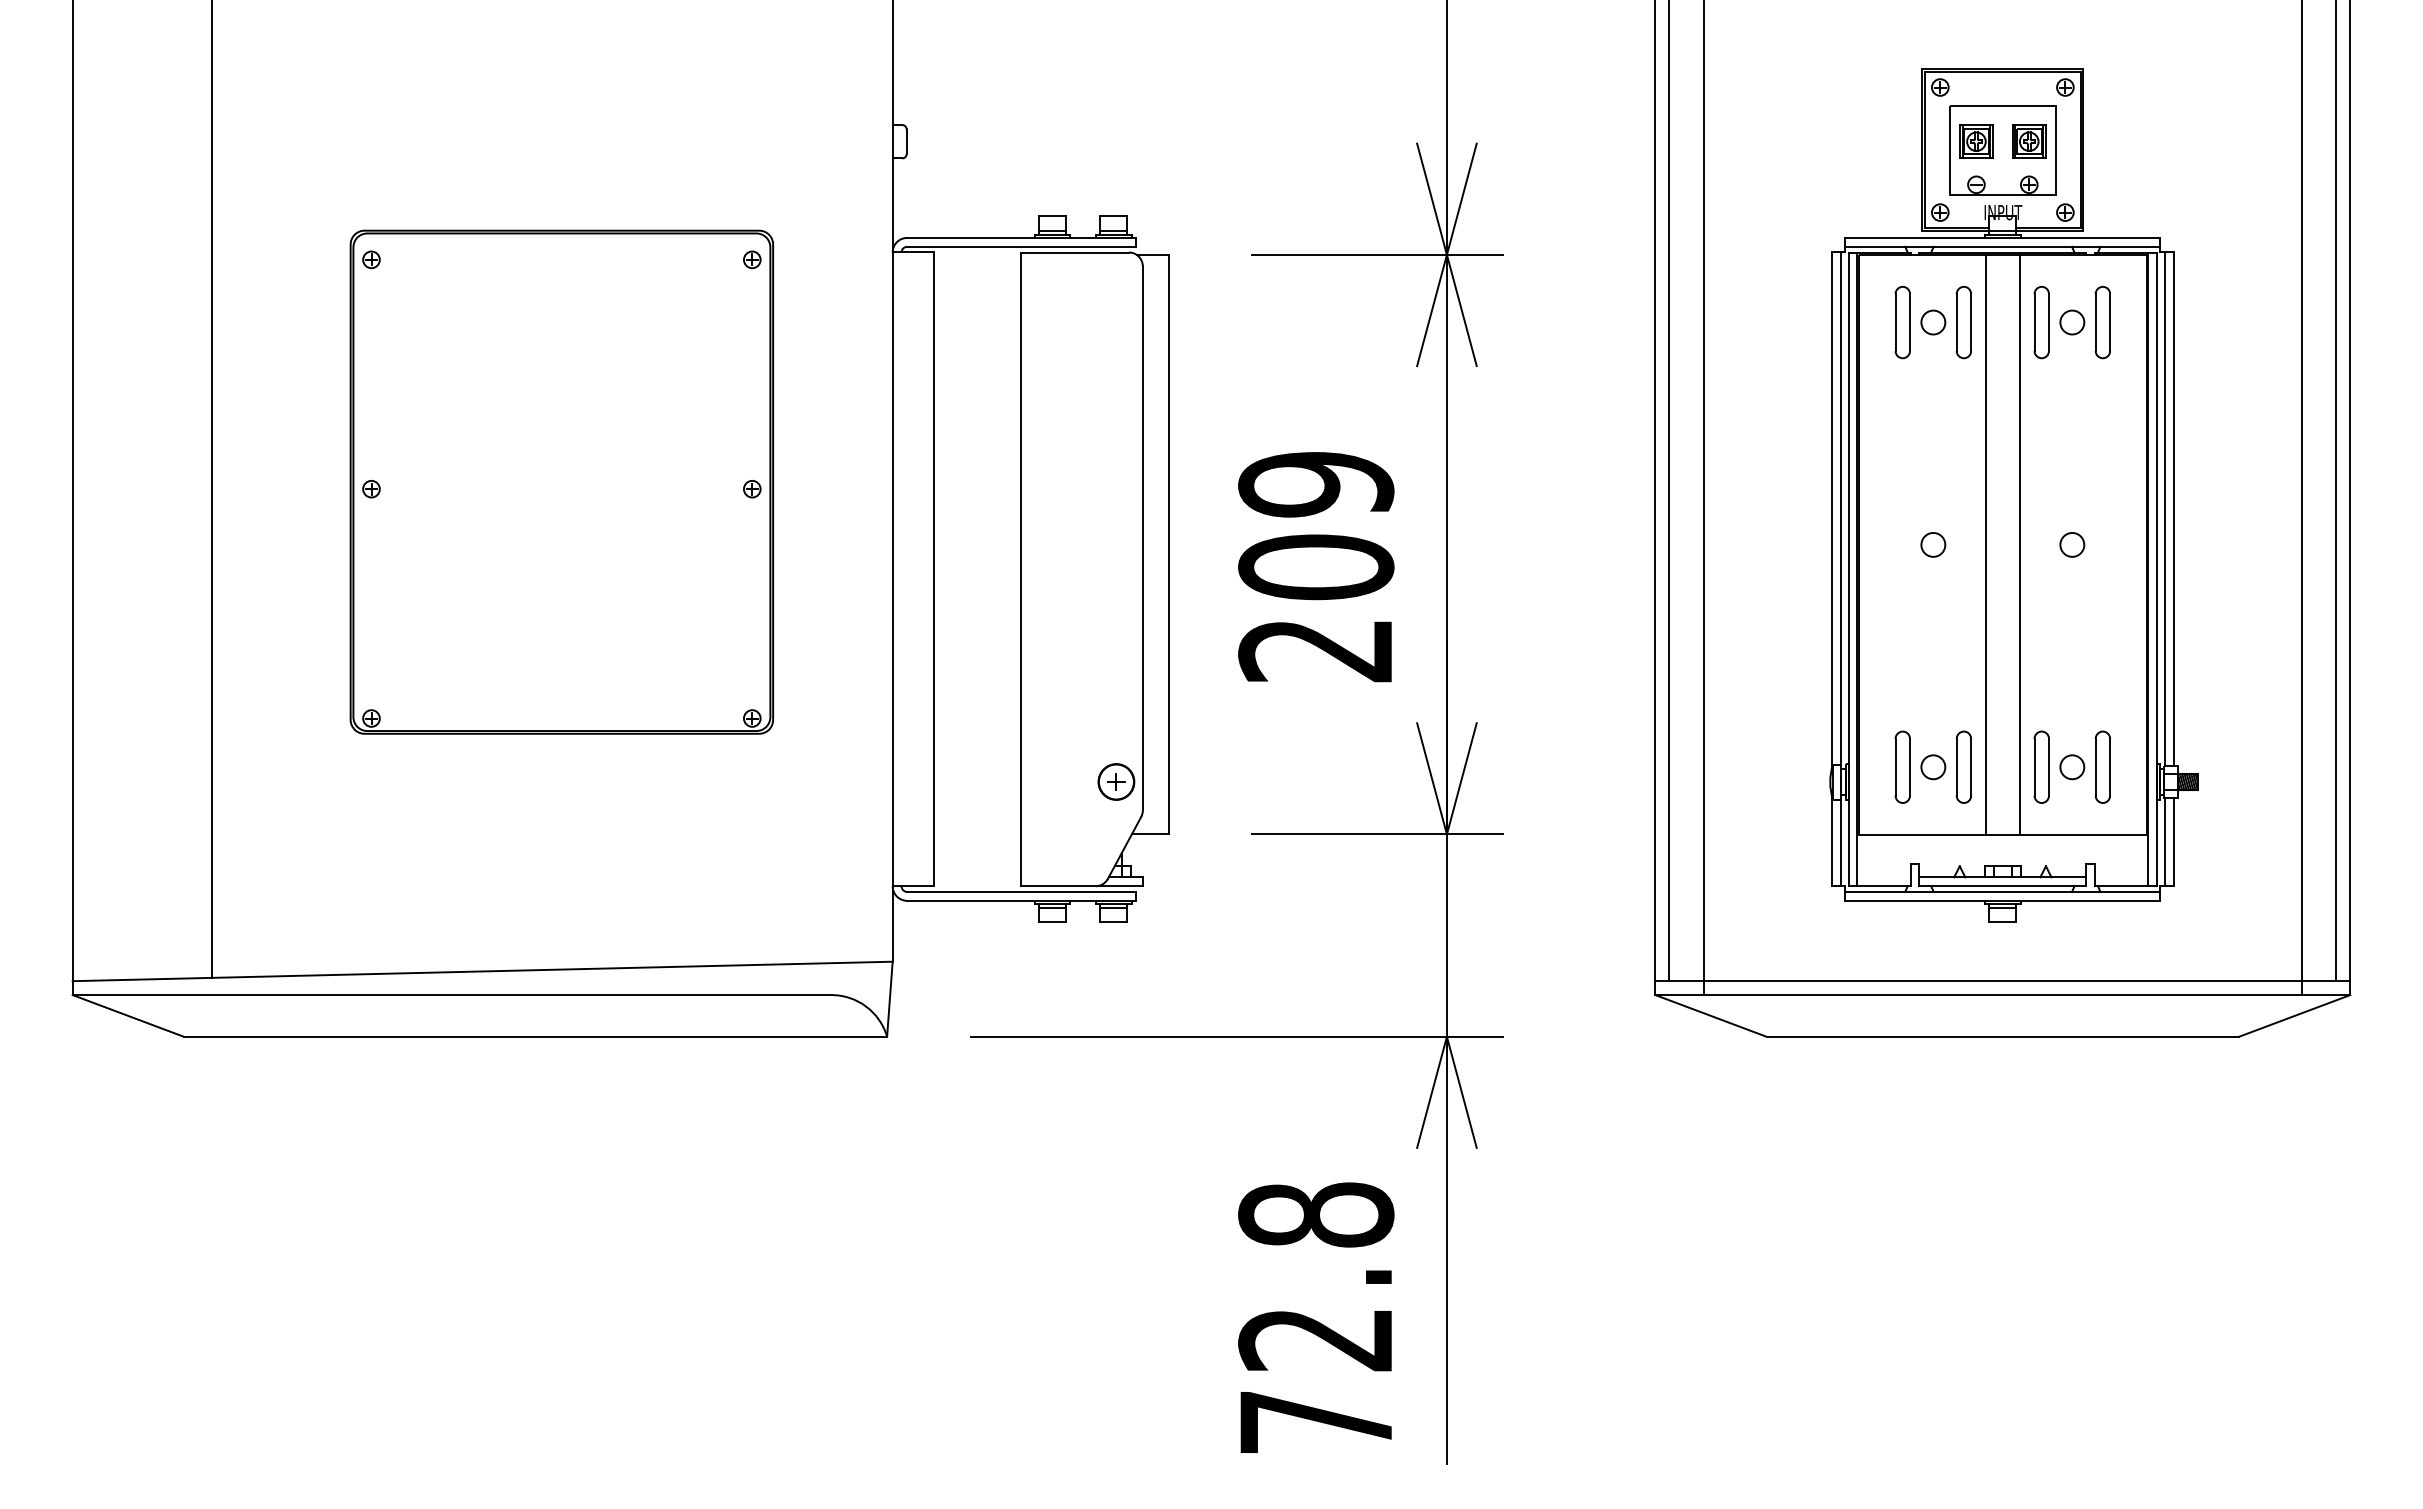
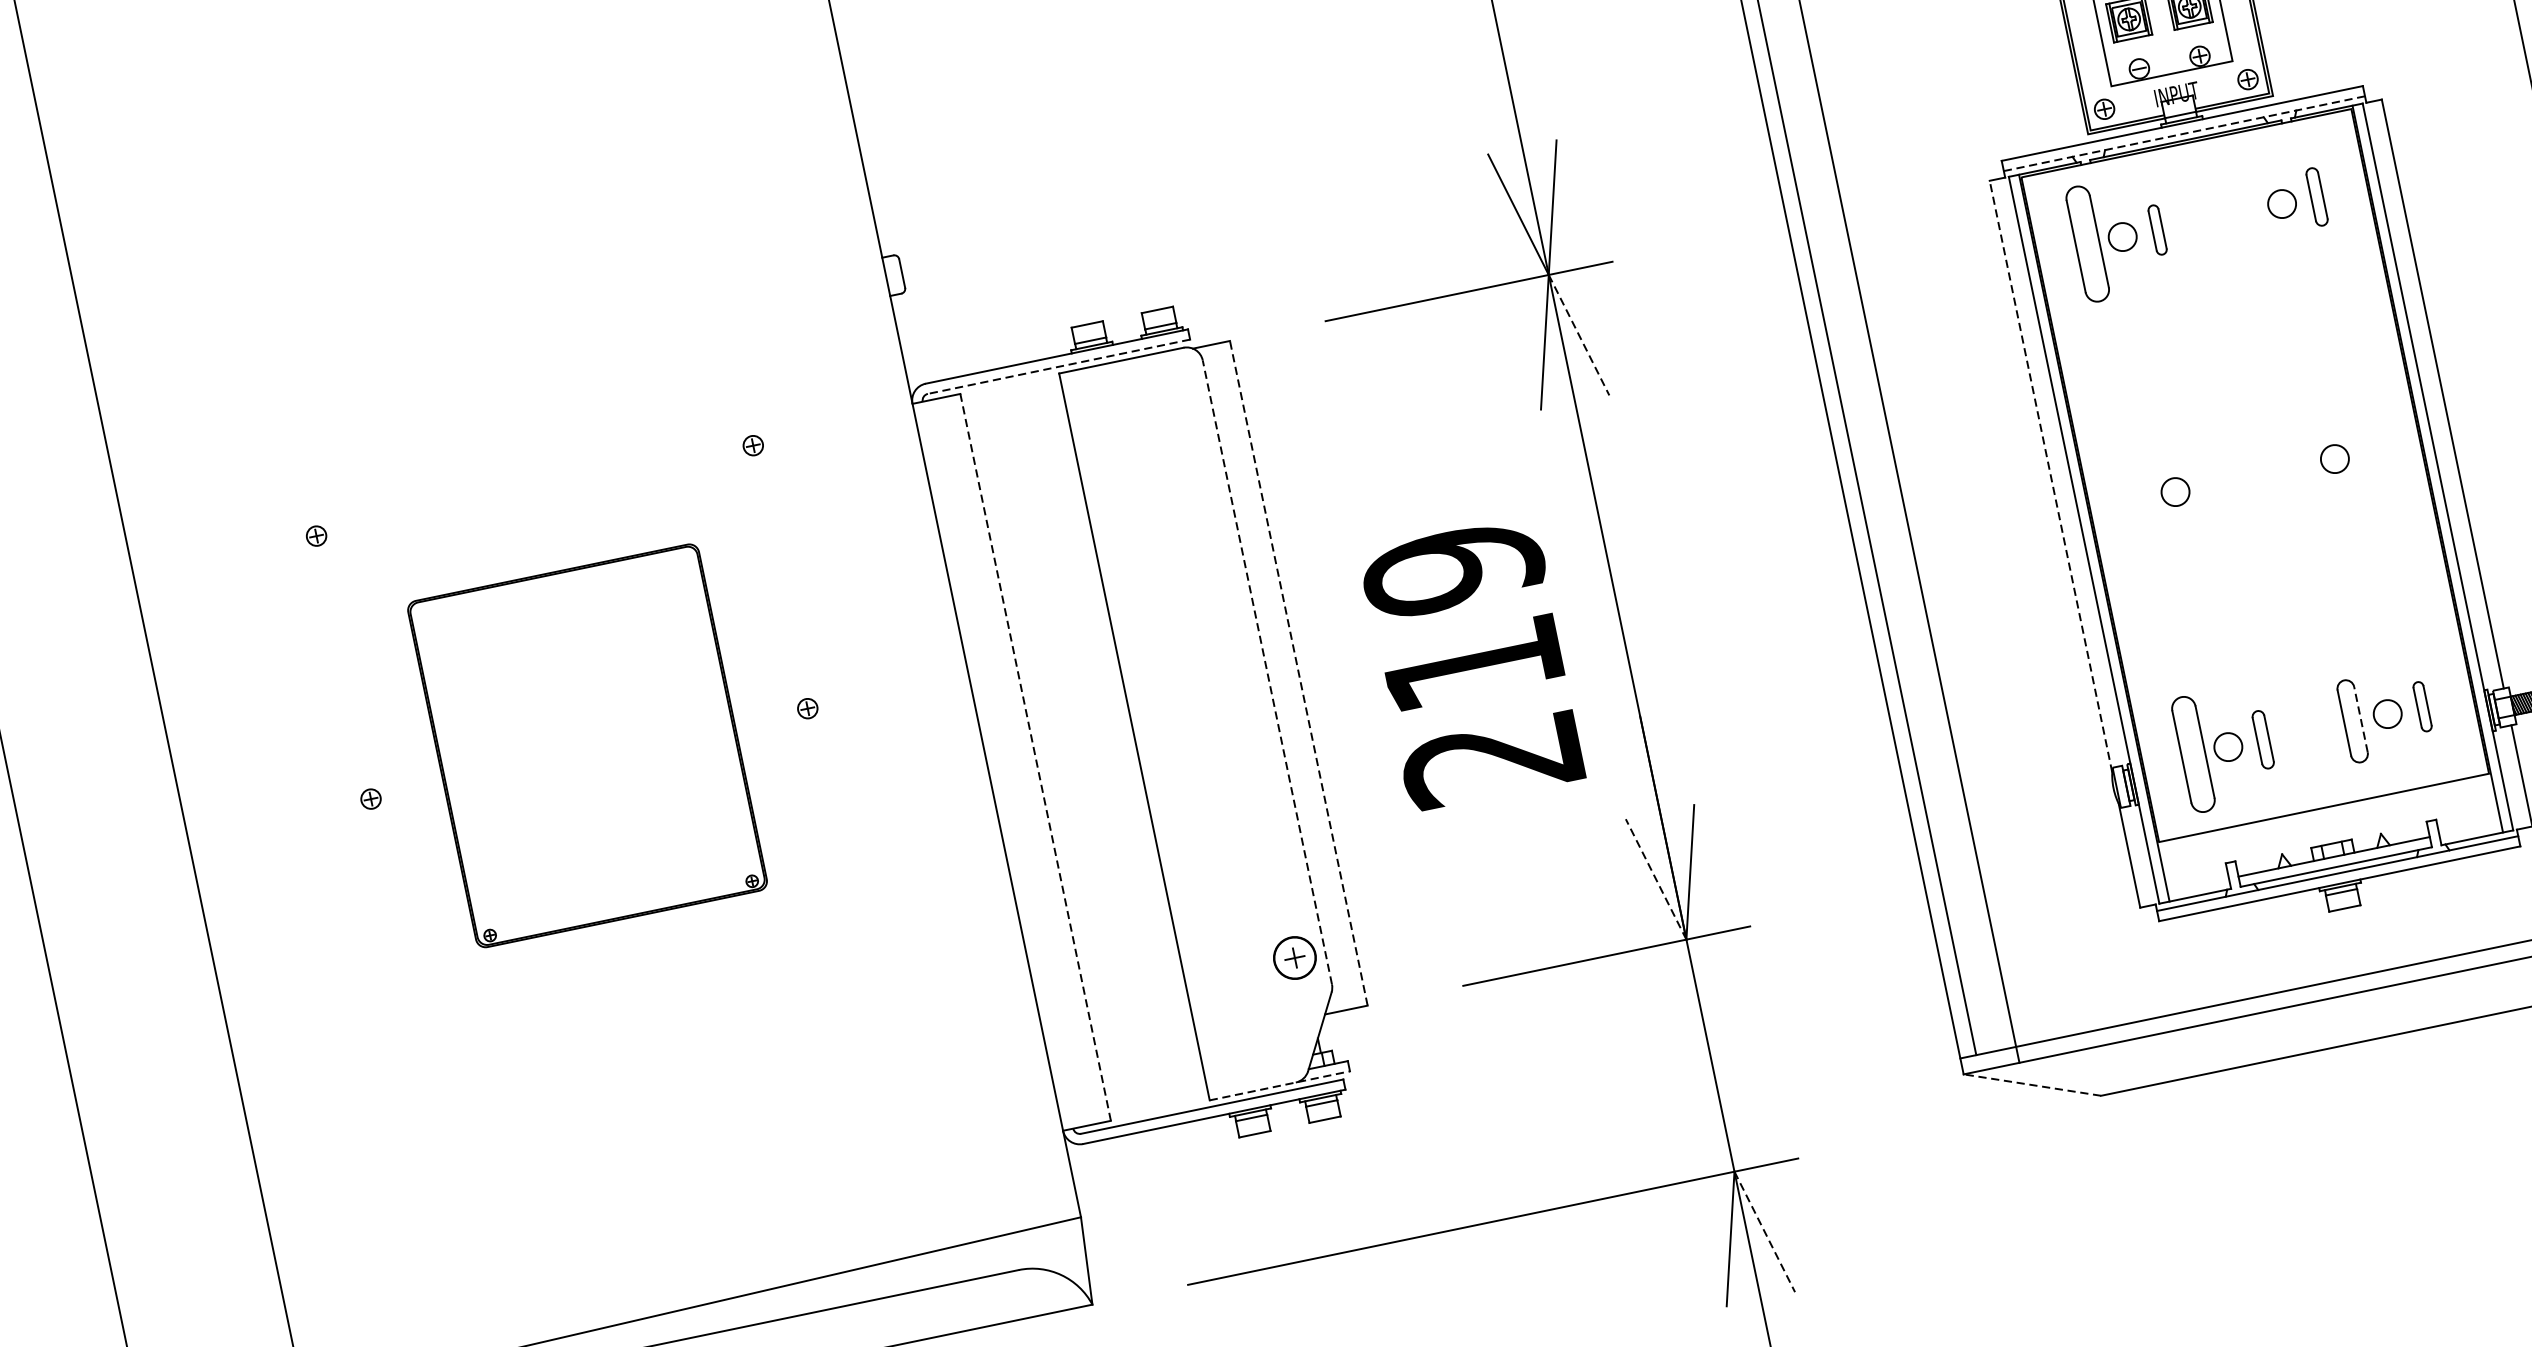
line: (1021, 246) -> (1058, 366), solid -> dashed
line: (2003, 246) -> (2185, 133), solid -> dashed
line: (1461, 310) -> (1578, 335), solid -> dashed
part: (1902, 322) -> (2087, 244), size x1.4
part: (1963, 322) -> (2157, 229), size x0.6
part: (2041, 322) -> (2246, 211), removed
part: (2102, 322) -> (2316, 196), size x0.7
part: (561, 481) -> (587, 745), size x0.6
line: (1840, 508) -> (2060, 472), removed
line: (2164, 508) -> (2431, 395), removed
line: (1831, 510) -> (2050, 476), solid -> dashed
line: (1142, 537) -> (1266, 671), solid -> dashed
line: (1168, 544) -> (1298, 673), solid -> dashed
line: (1985, 544) -> (2235, 479), removed
line: (2019, 544) -> (2274, 471), removed
text: (1316, 567) -> (1473, 664), 209 -> 219
line: (934, 569) -> (1035, 757), solid -> dashed
part: (1902, 766) -> (2192, 753), size x1.4
part: (1963, 766) -> (2262, 739), size x0.7
line: (2048, 766) -> (2360, 718), solid -> dashed
part: (2102, 766) -> (2422, 706), size x0.6
line: (1432, 778) -> (1656, 878), solid -> dashed
line: (1840, 842) -> (2139, 855), removed
line: (2164, 842) -> (2511, 778), removed
line: (1082, 886) -> (1280, 1085), solid -> dashed
line: (1710, 1015) -> (2031, 1084), solid -> dashed
line: (1461, 1092) -> (1764, 1232), solid -> dashed

